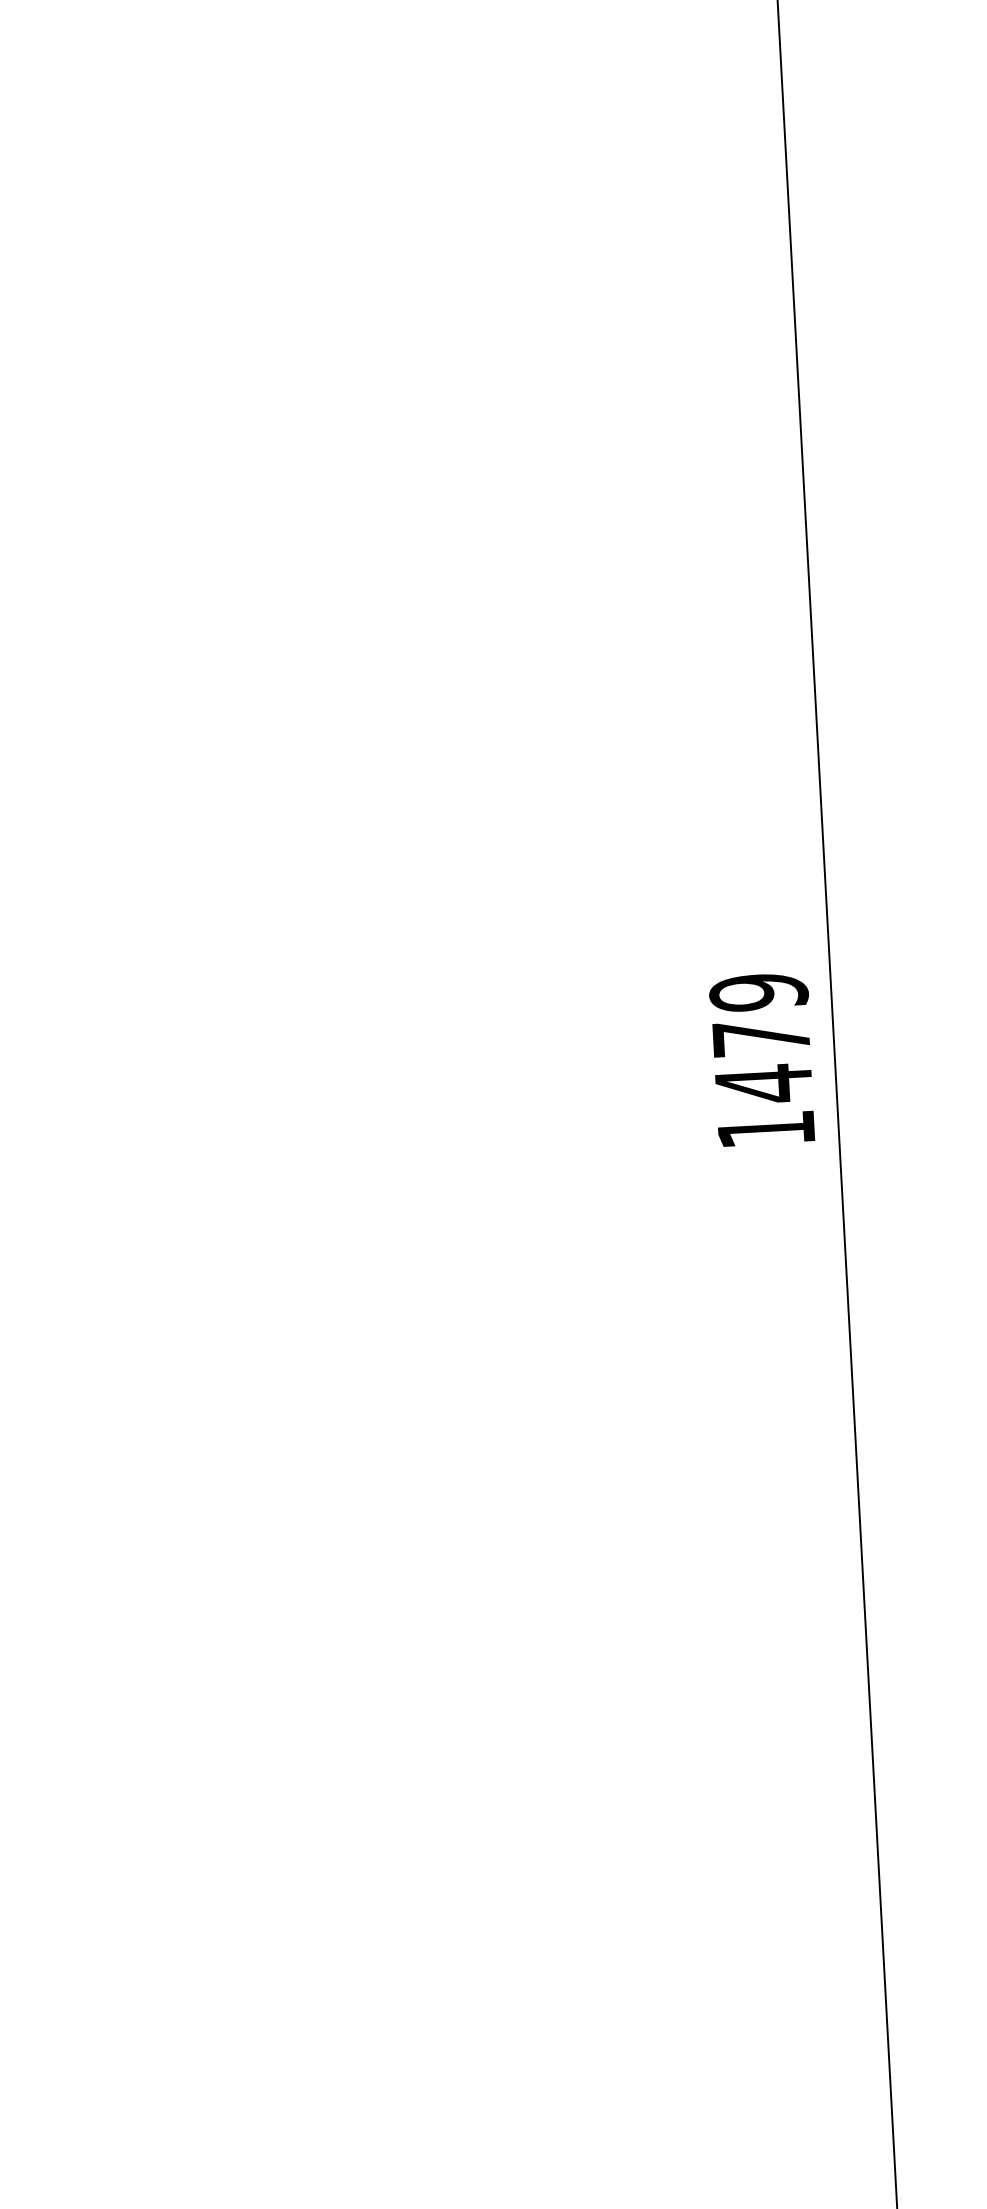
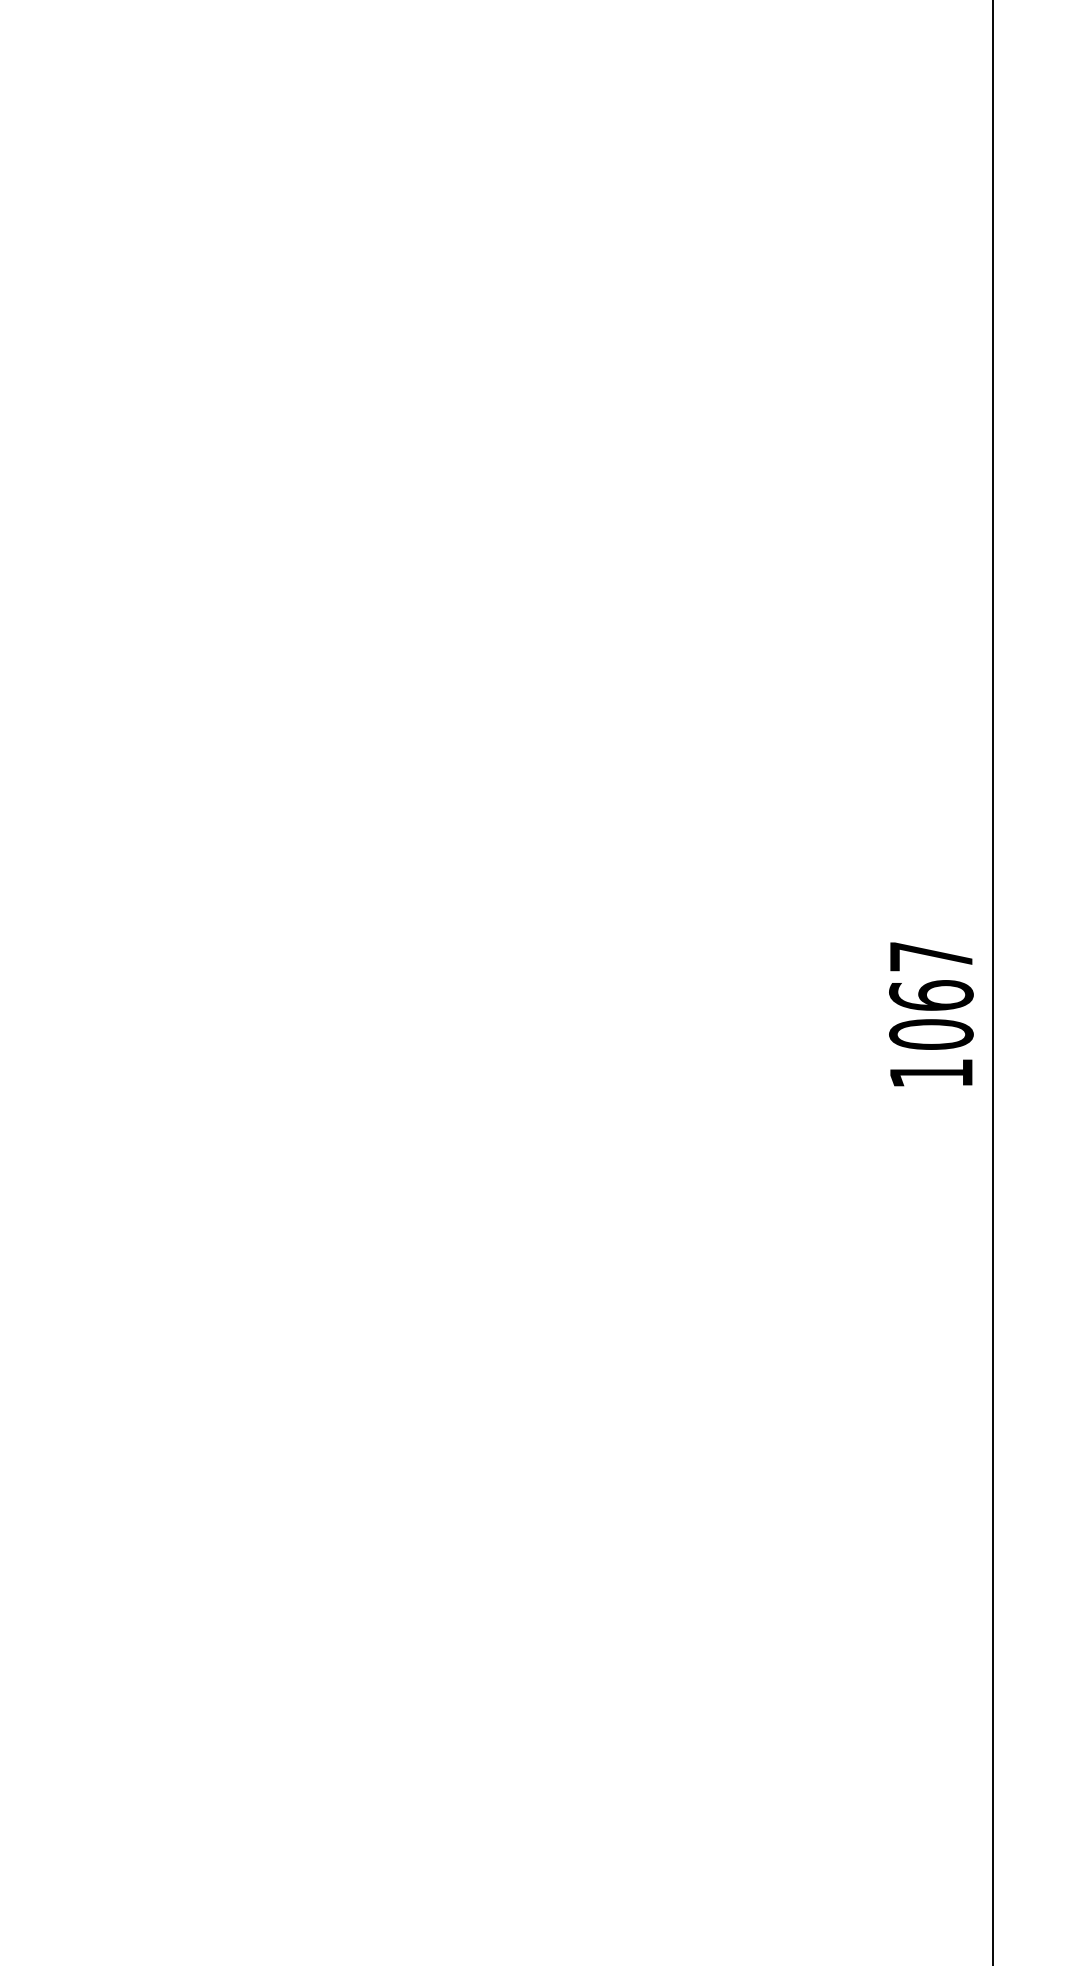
text: (761, 1037) -> (931, 995), 1479 -> 1067

